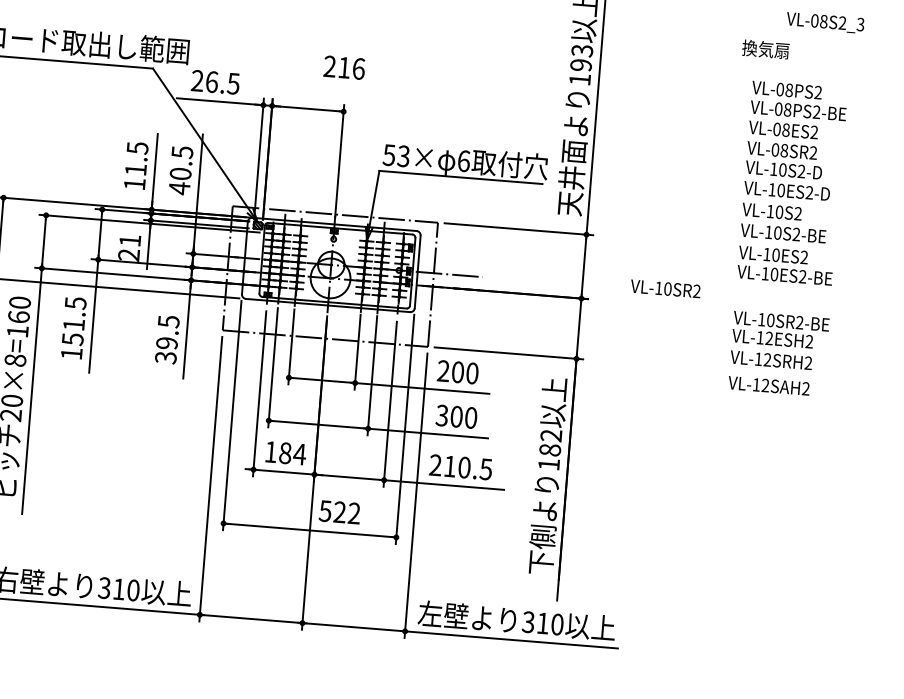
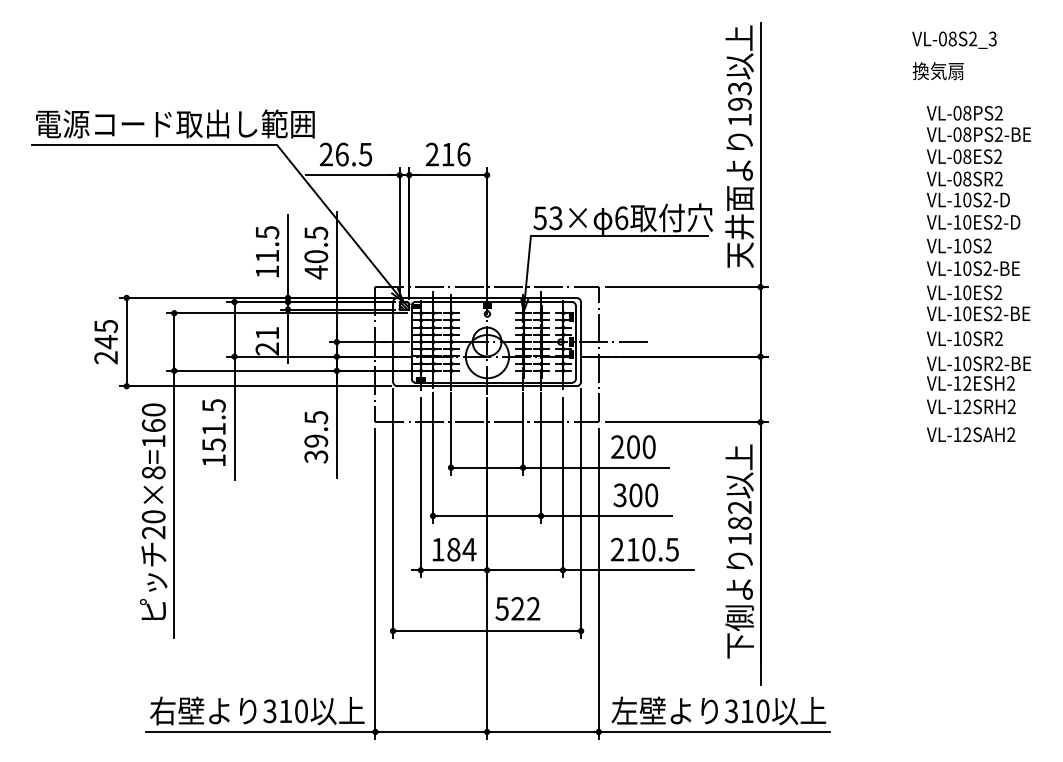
text: (825, 22) -> (954, 39), moved
text: (343, 67) -> (447, 154), moved
text: (665, 288) -> (964, 338), moved

